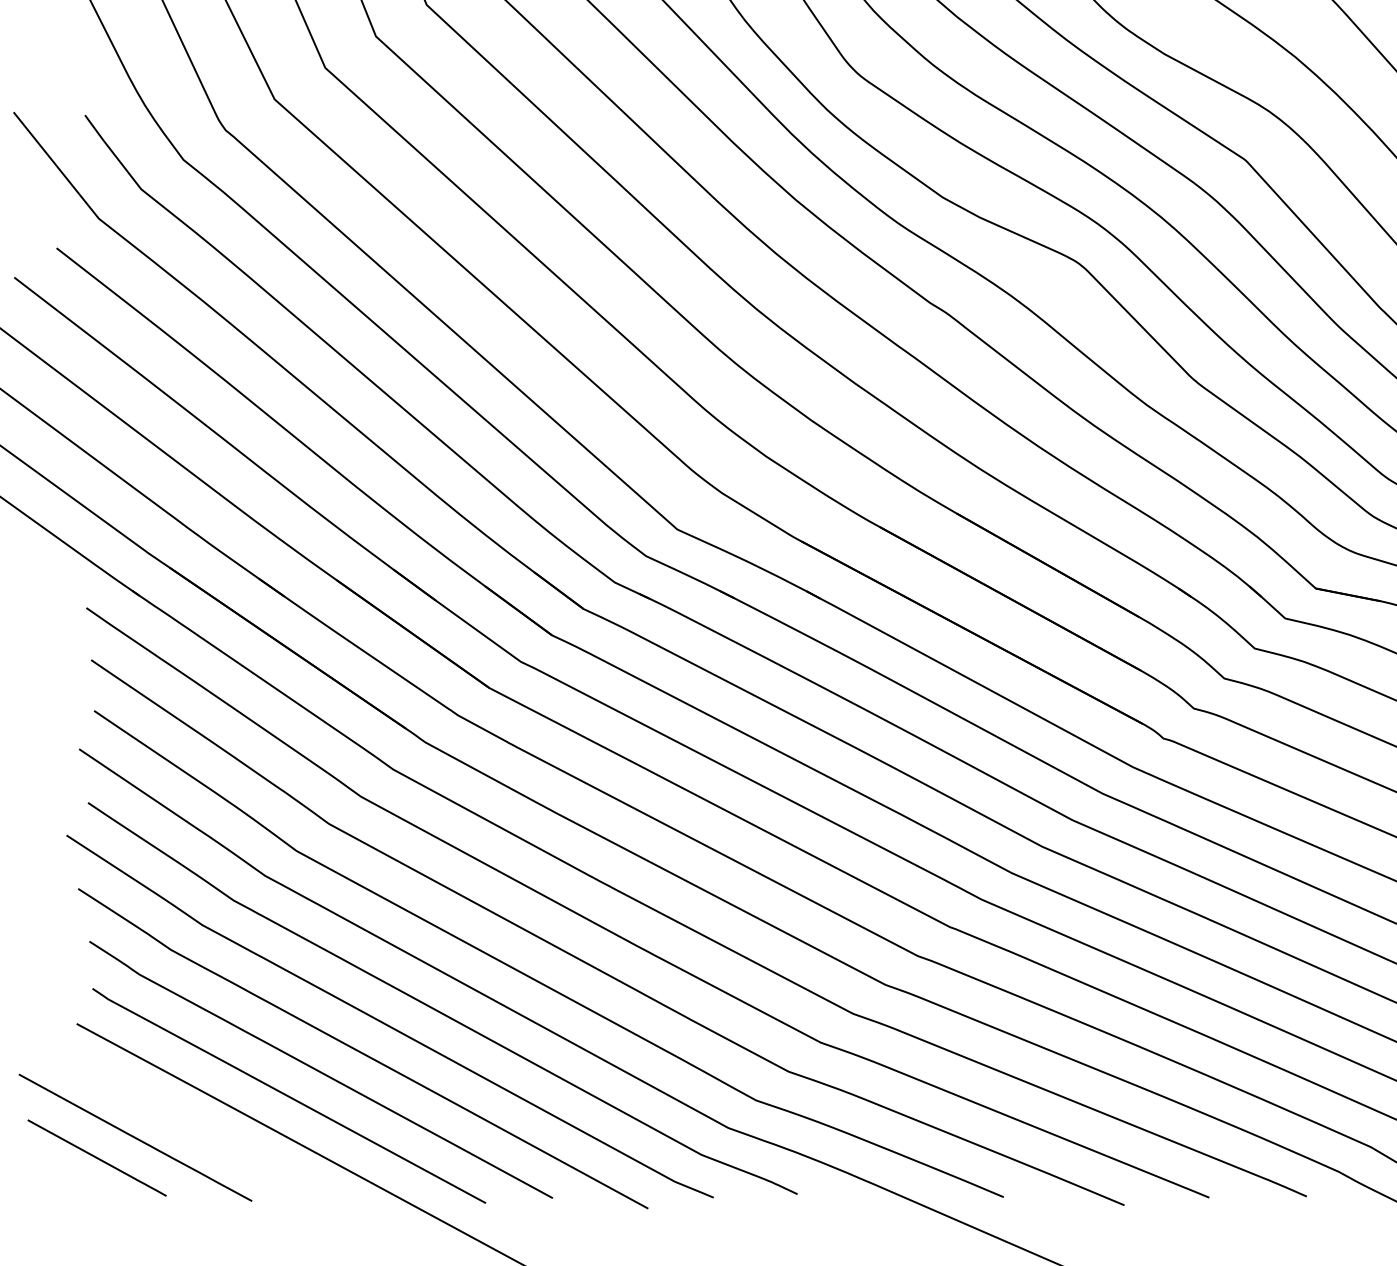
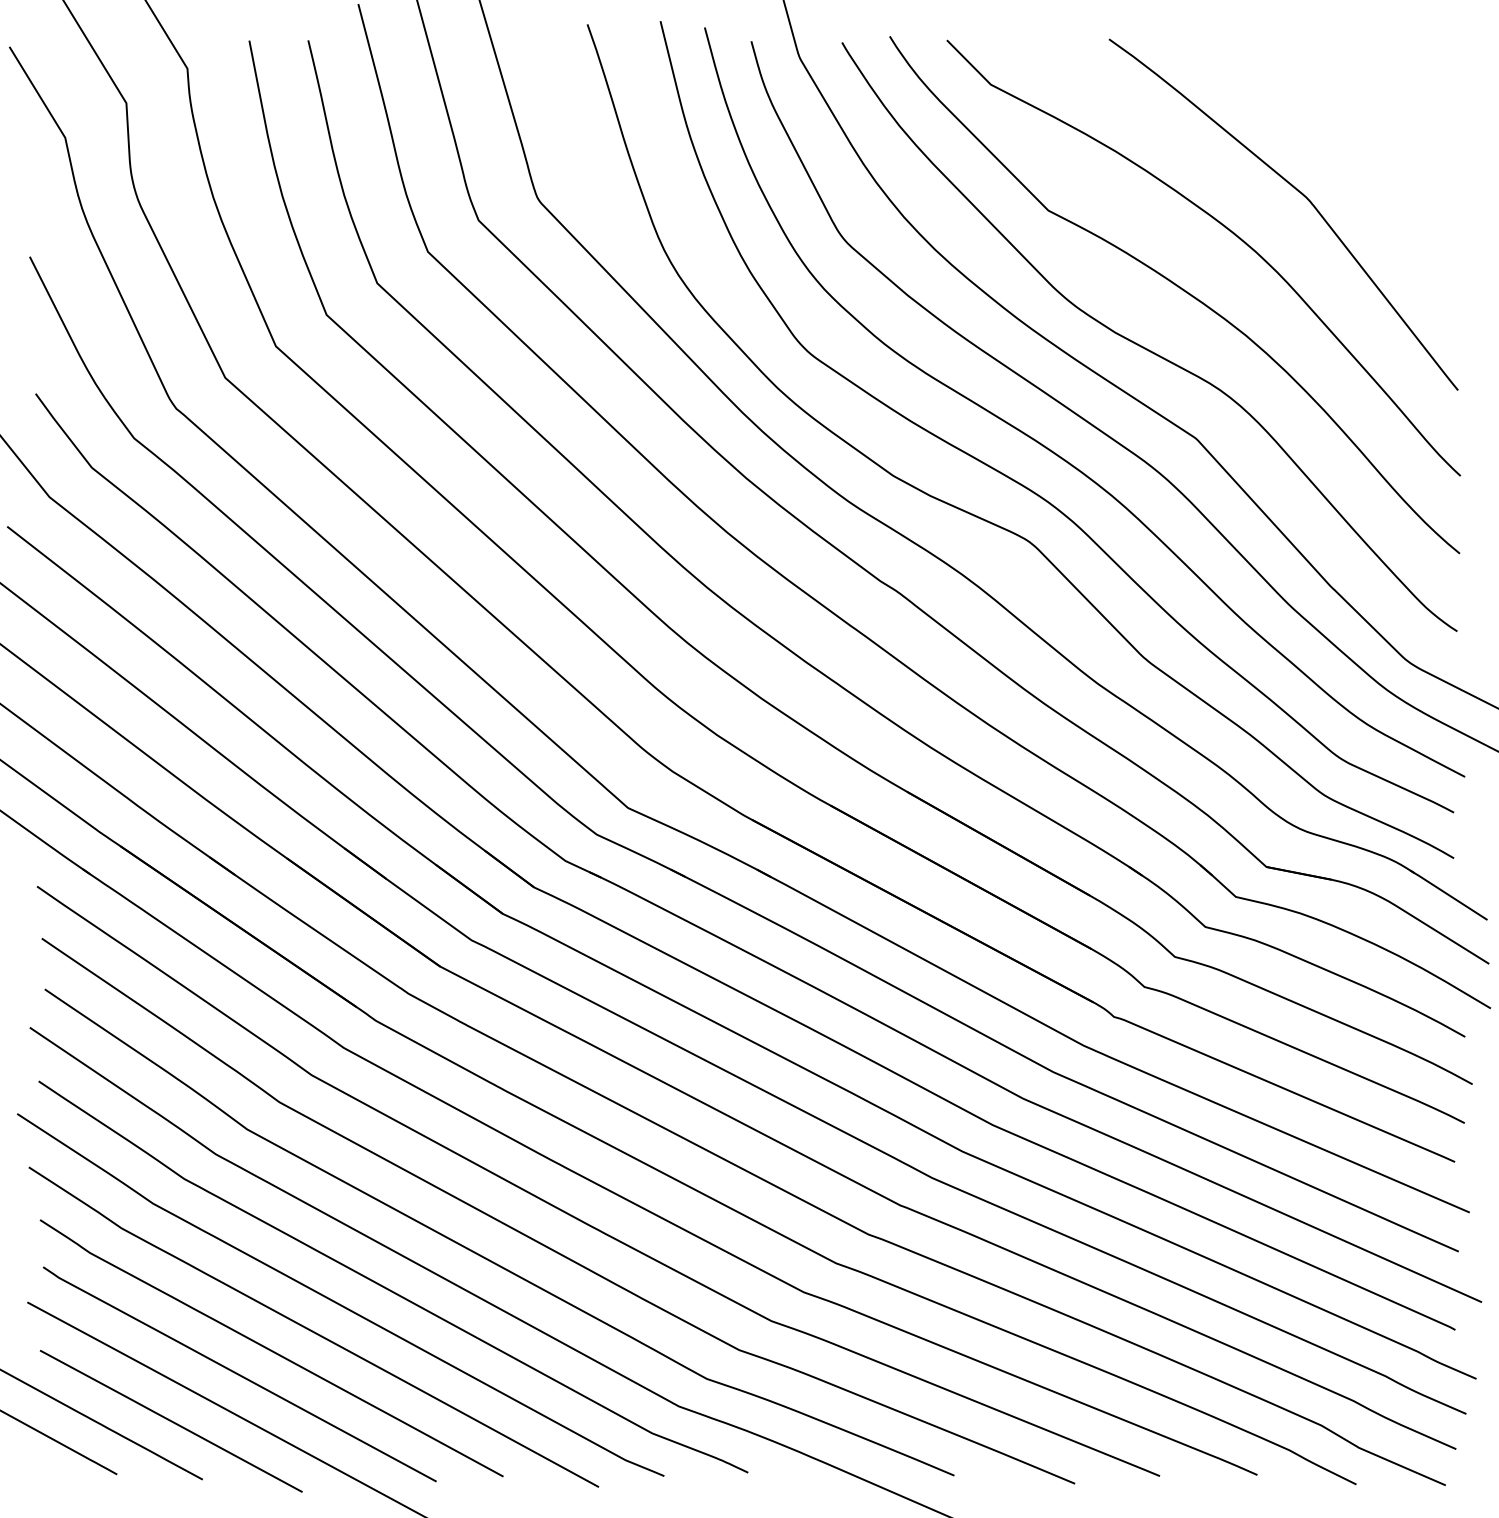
line: (219, 1142) -> (170, 1420), added

